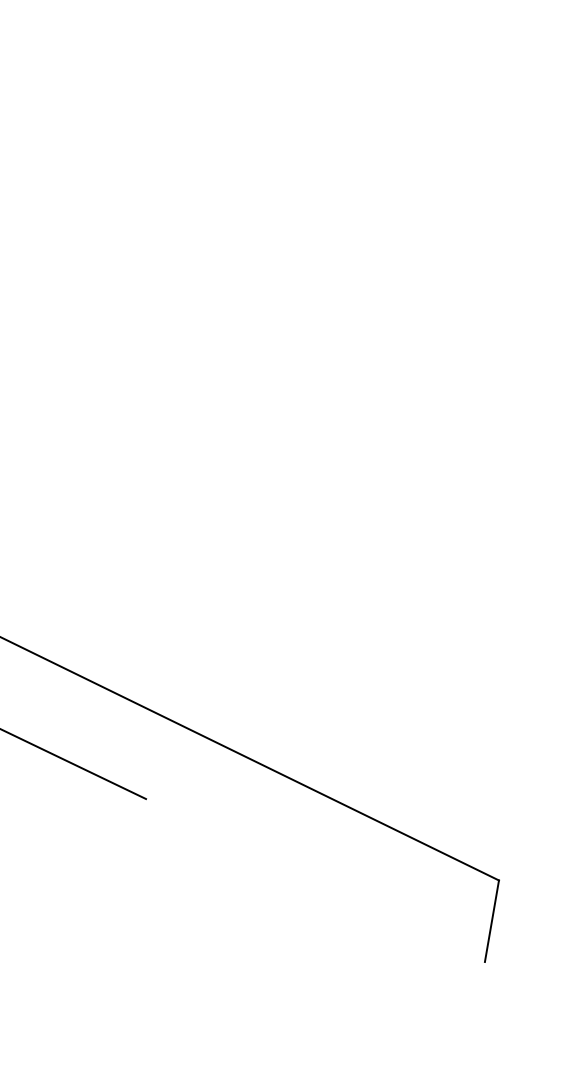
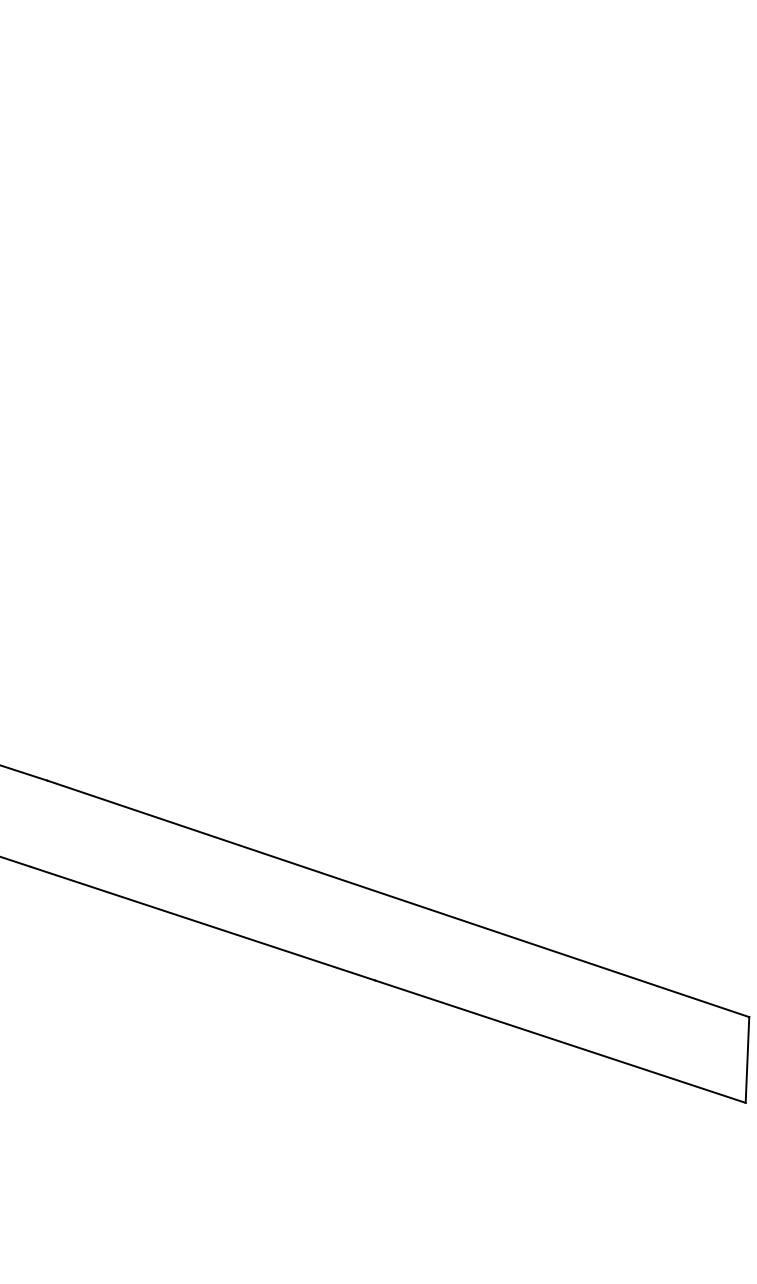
line: (315, 880) -> (560, 1041), added

